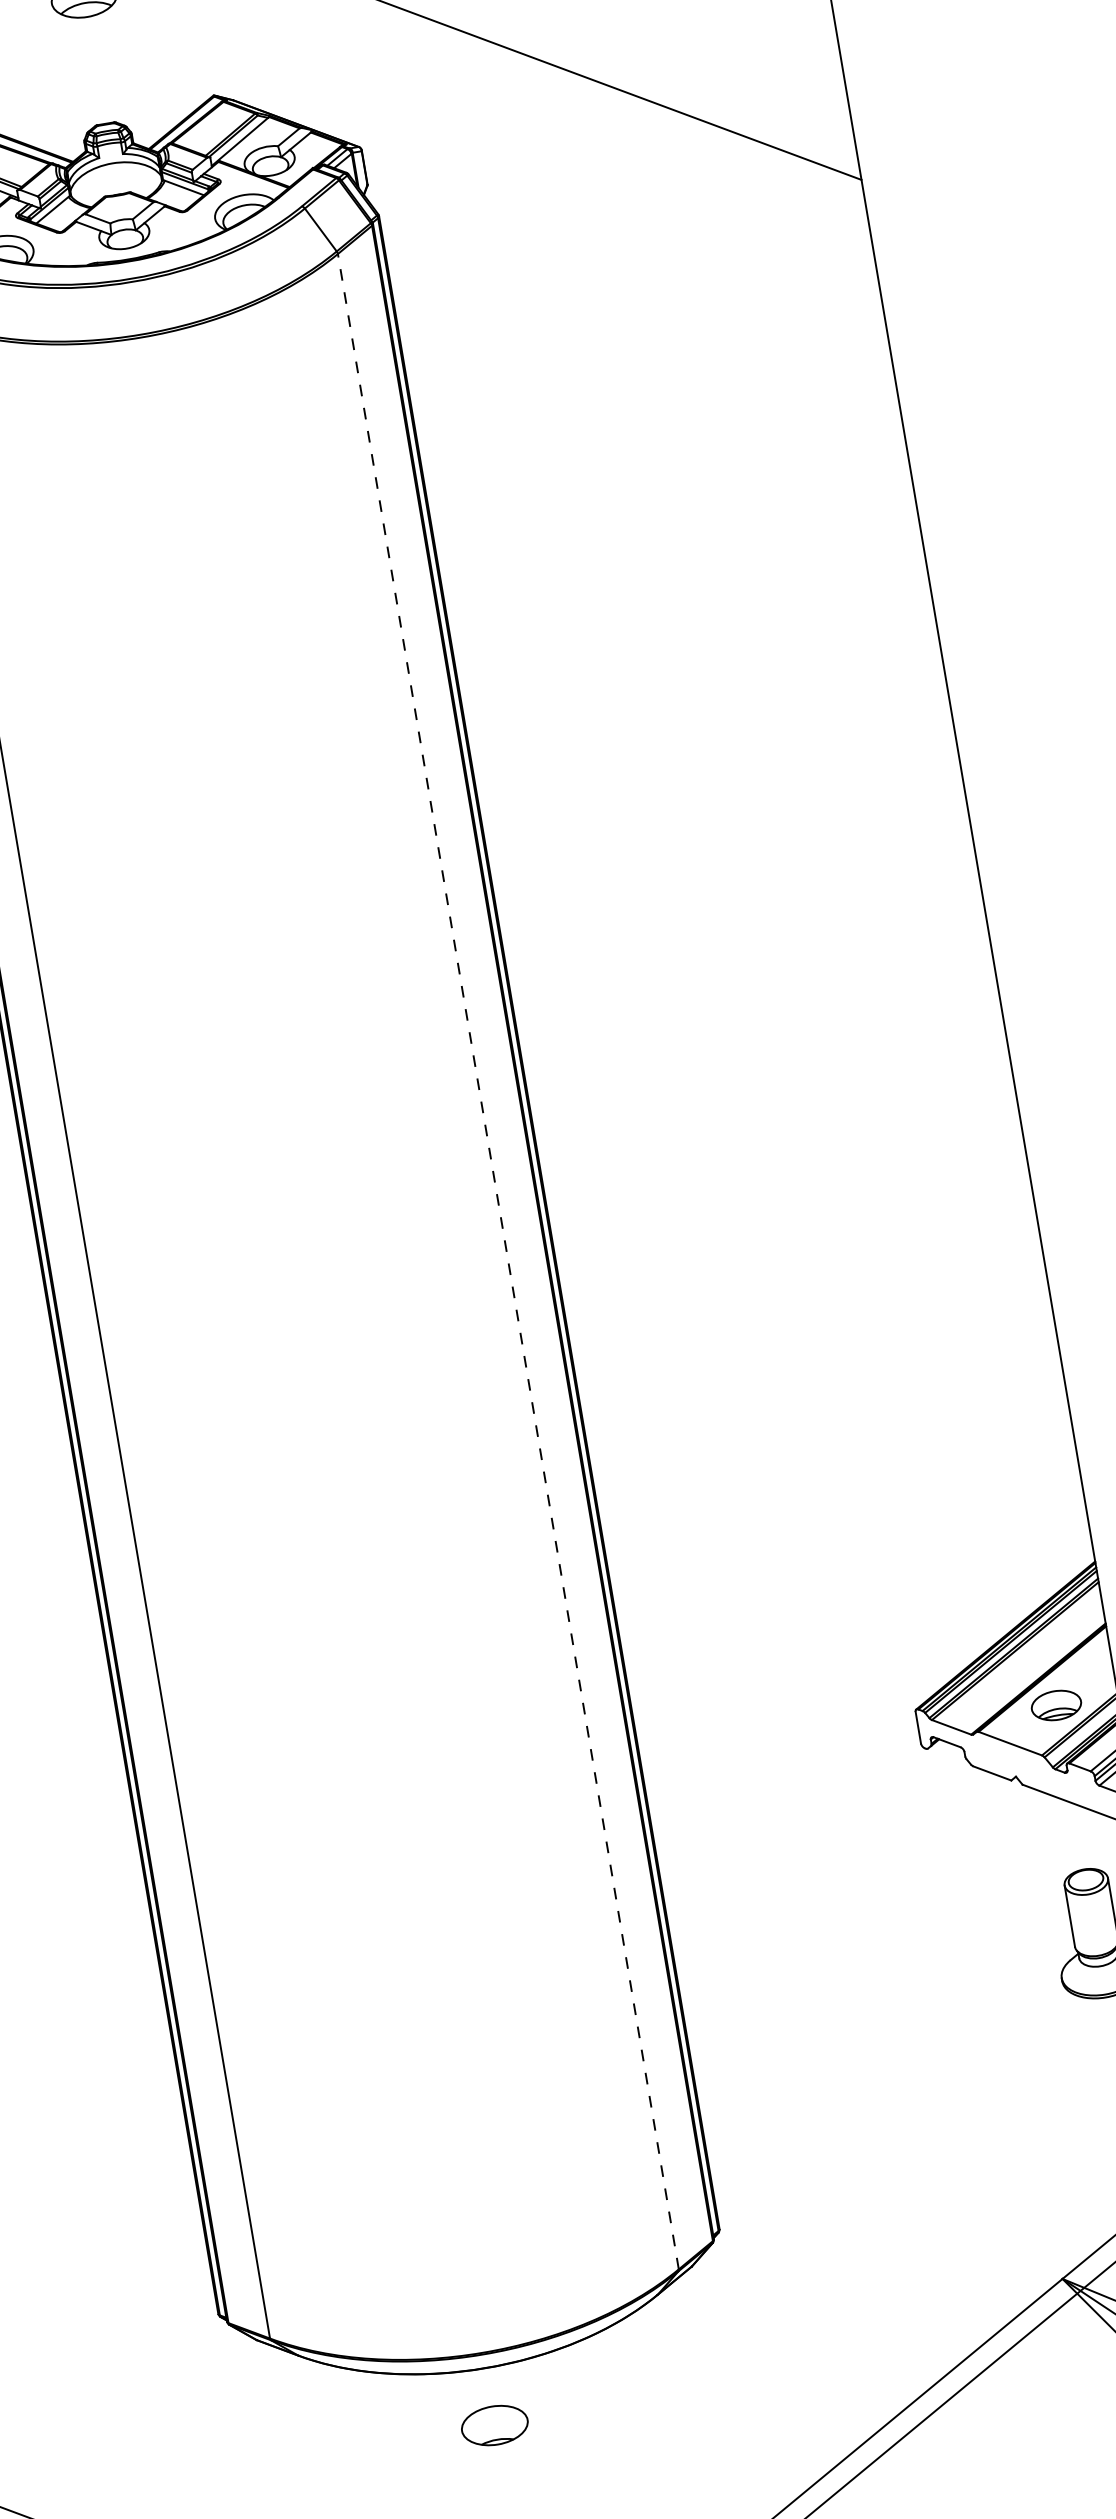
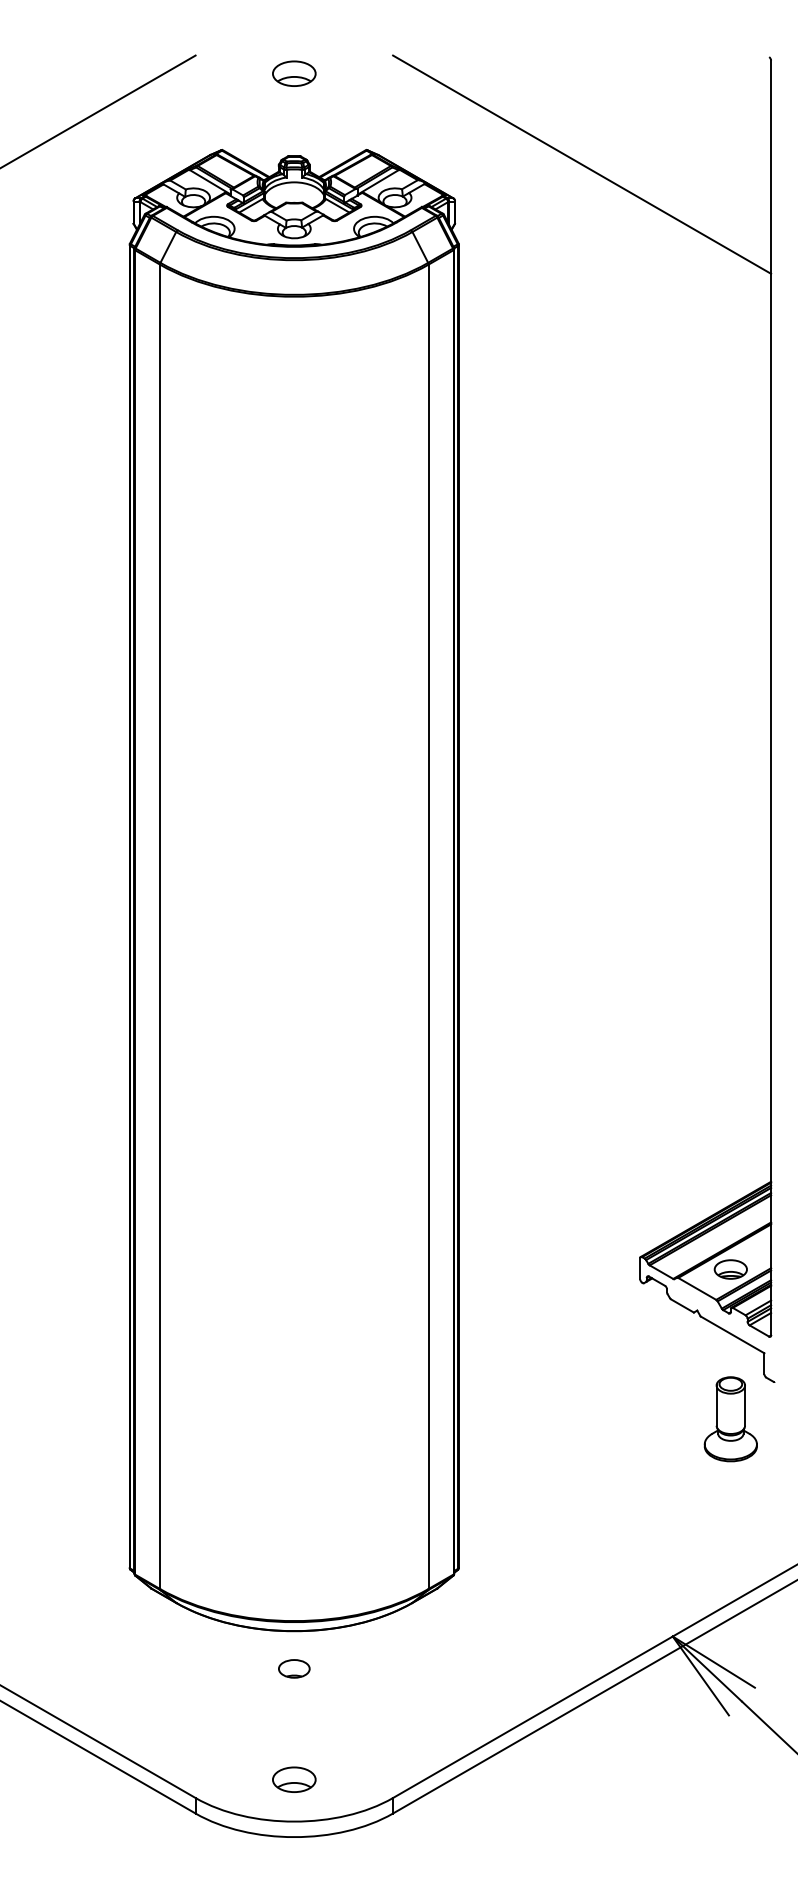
line: (508, 1261) -> (428, 926), dashed -> solid
part: (495, 2424) -> (294, 1668), size x0.71

